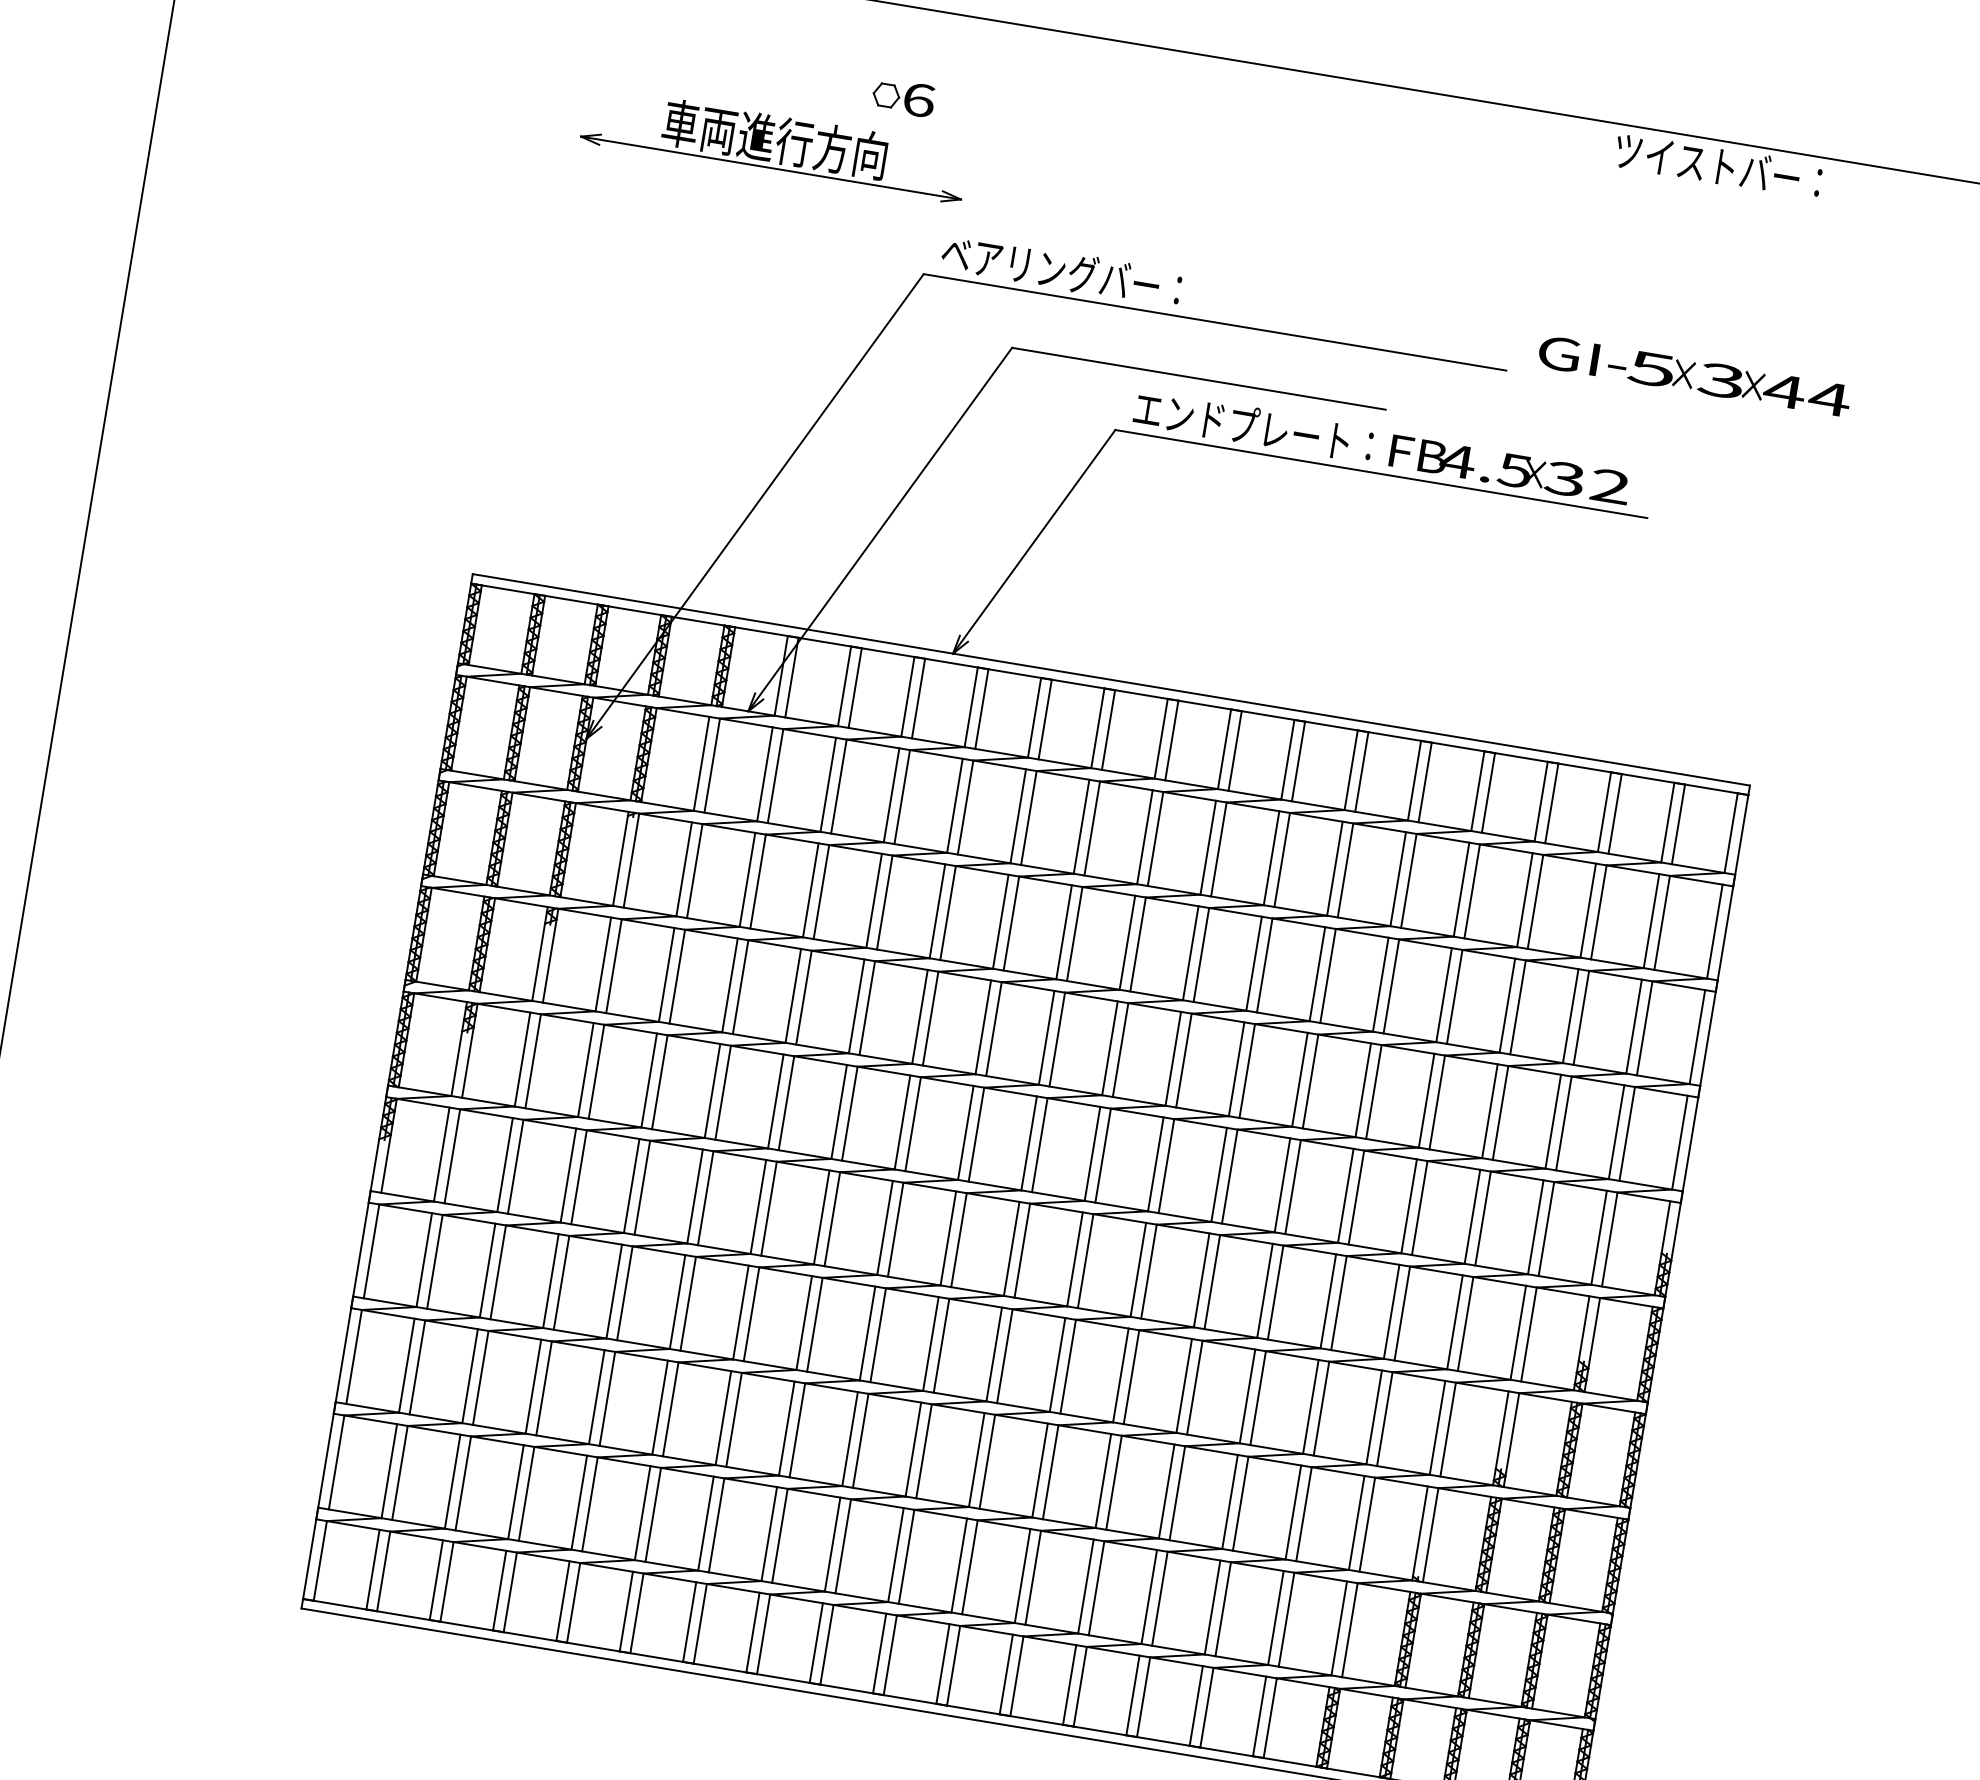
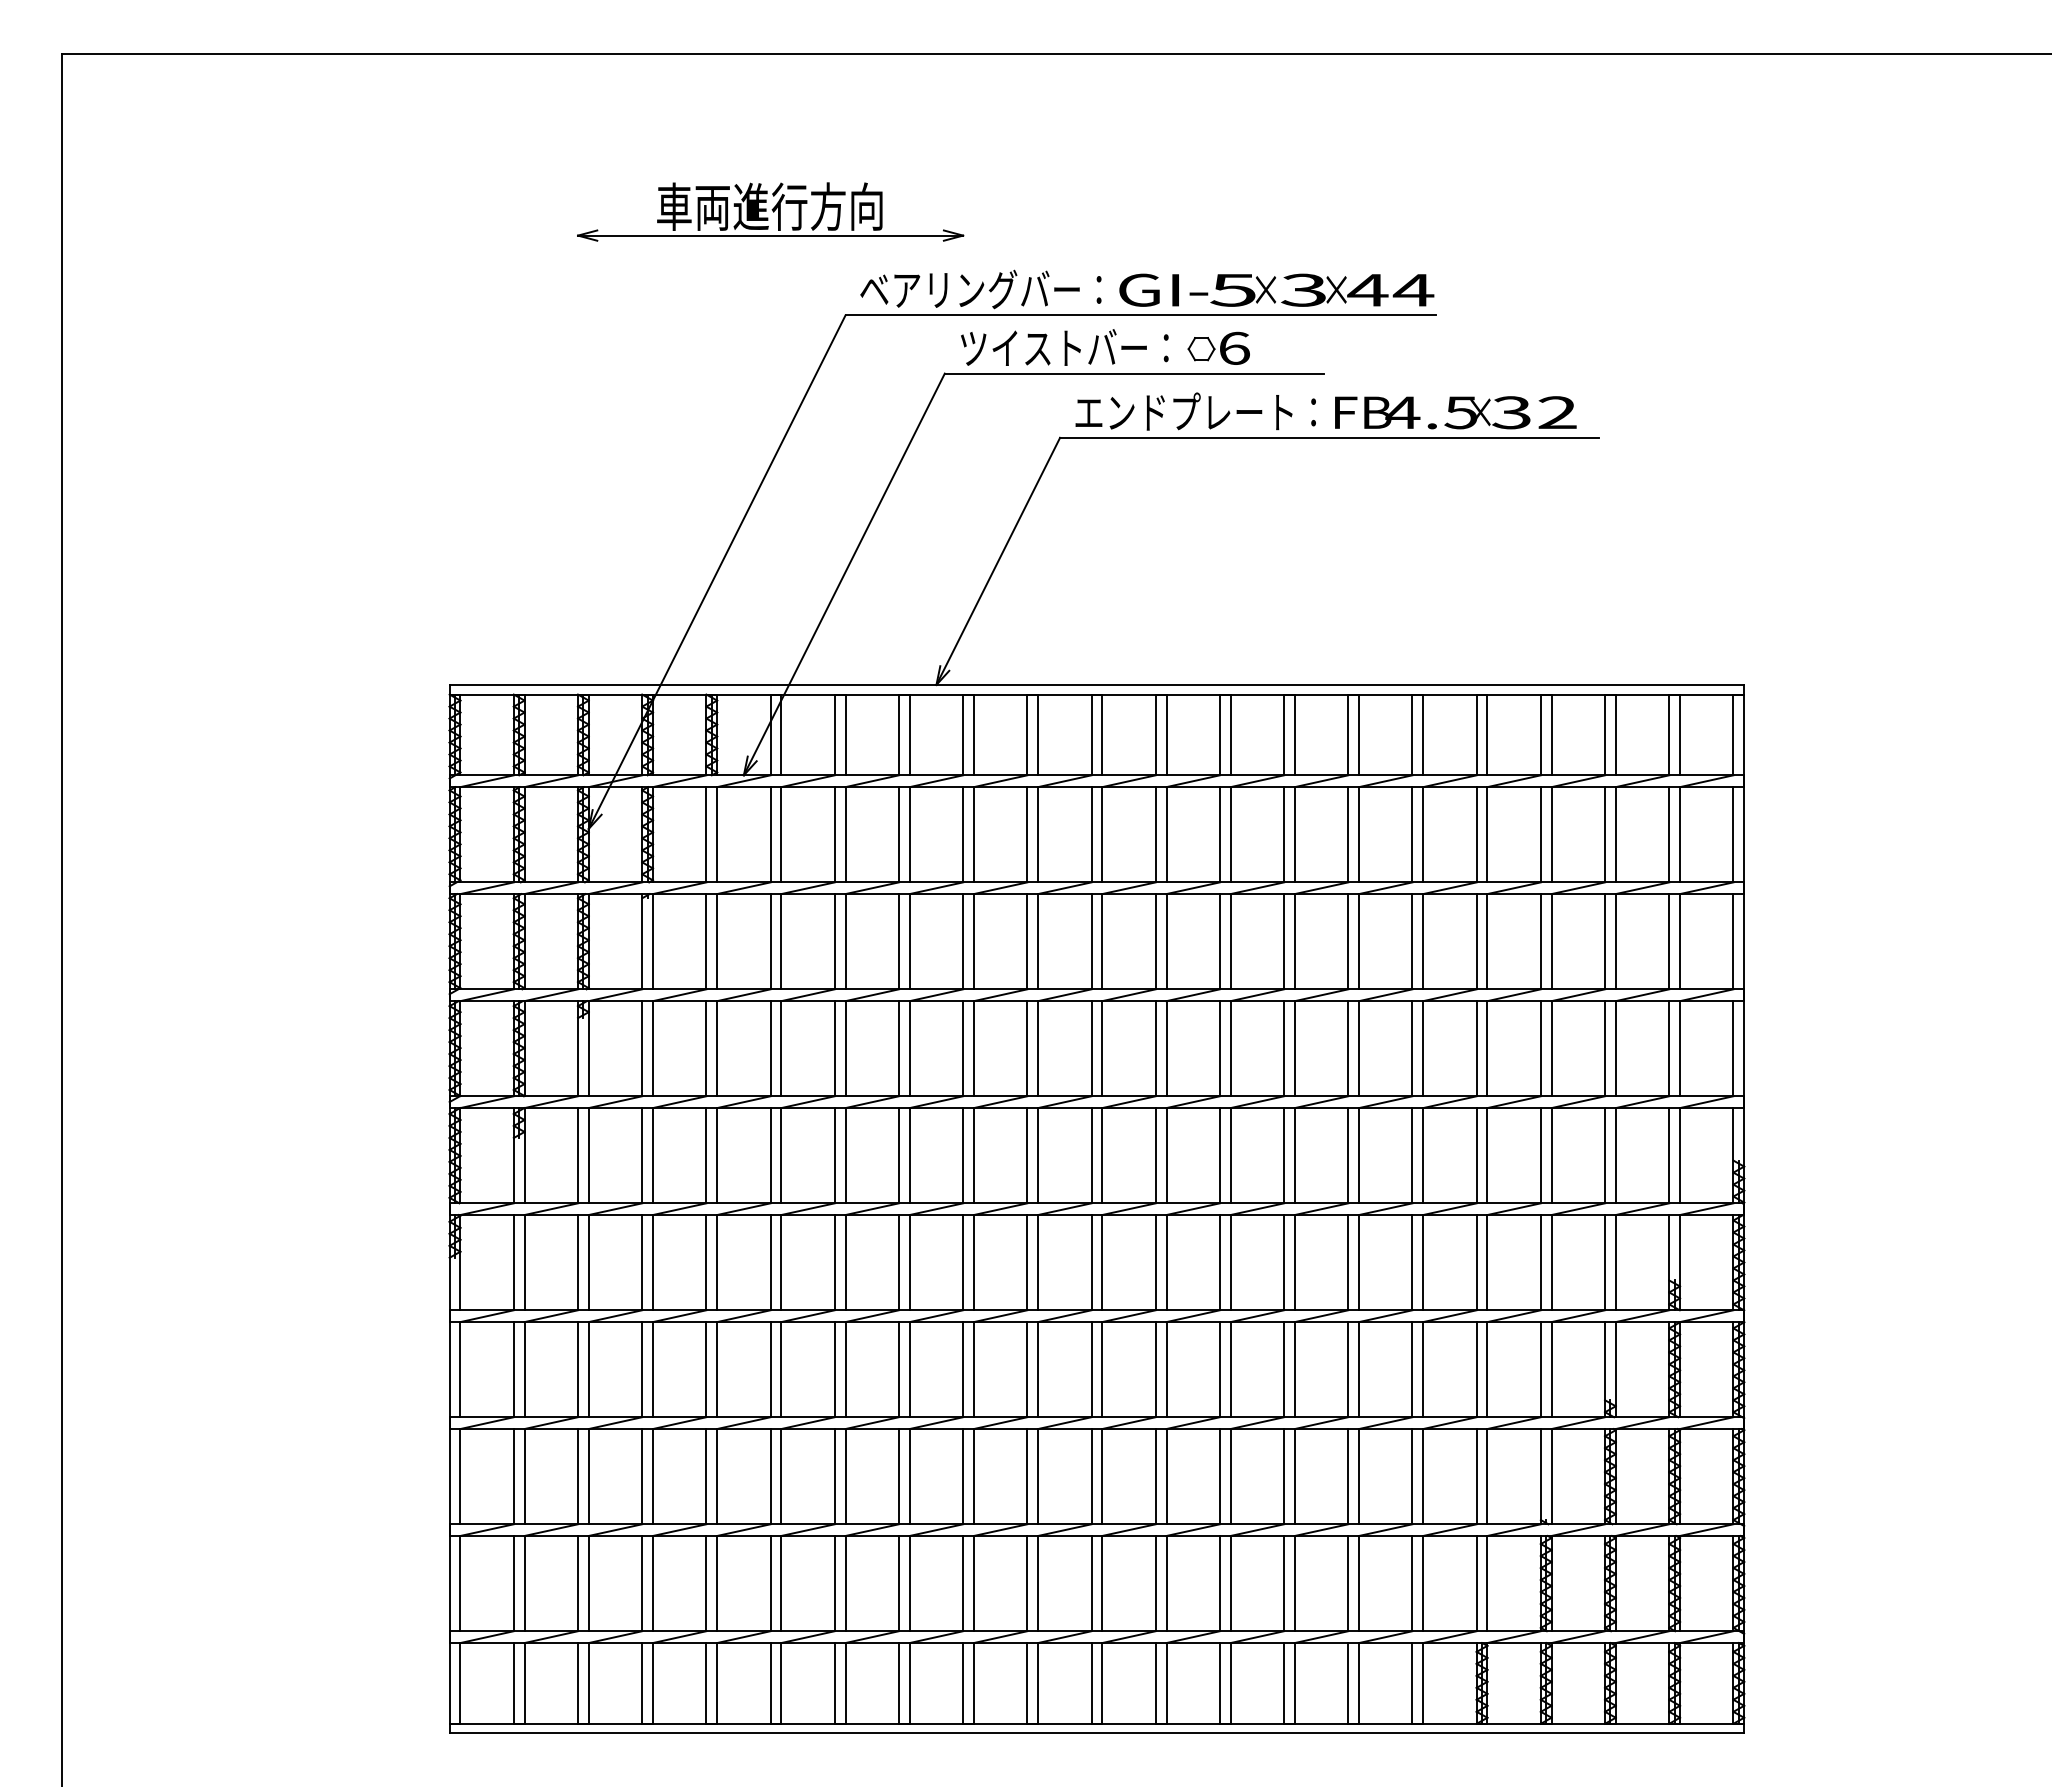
part: (903, 96) -> (1218, 347), moved
part: (774, 144) -> (770, 211), moved
text: (1718, 165) -> (1064, 347), moved
text: (1694, 375) -> (1276, 289), moved

